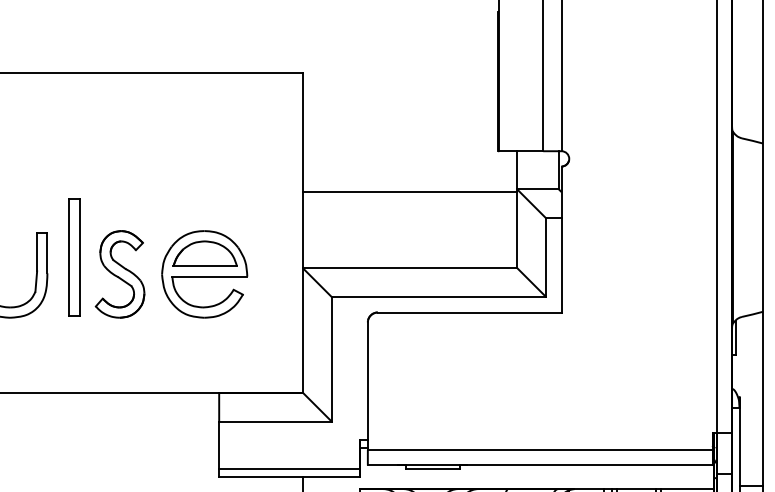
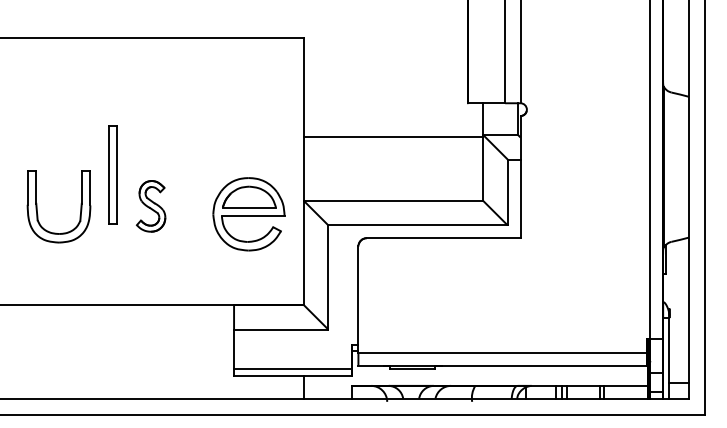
part: (73, 256) -> (112, 174), moved
part: (119, 274) -> (150, 206), size x0.7
part: (204, 274) -> (248, 214), moved

